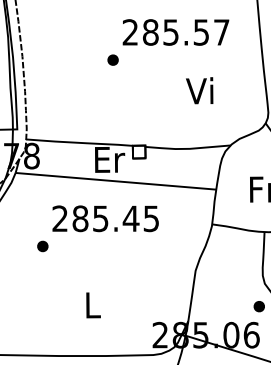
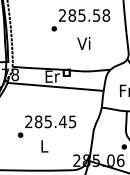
text: (222, 32) -> (106, 15), 285.57 -> 285.58
text: (199, 90) -> (83, 43), moved
text: (96, 228) -> (46, 126), moved

